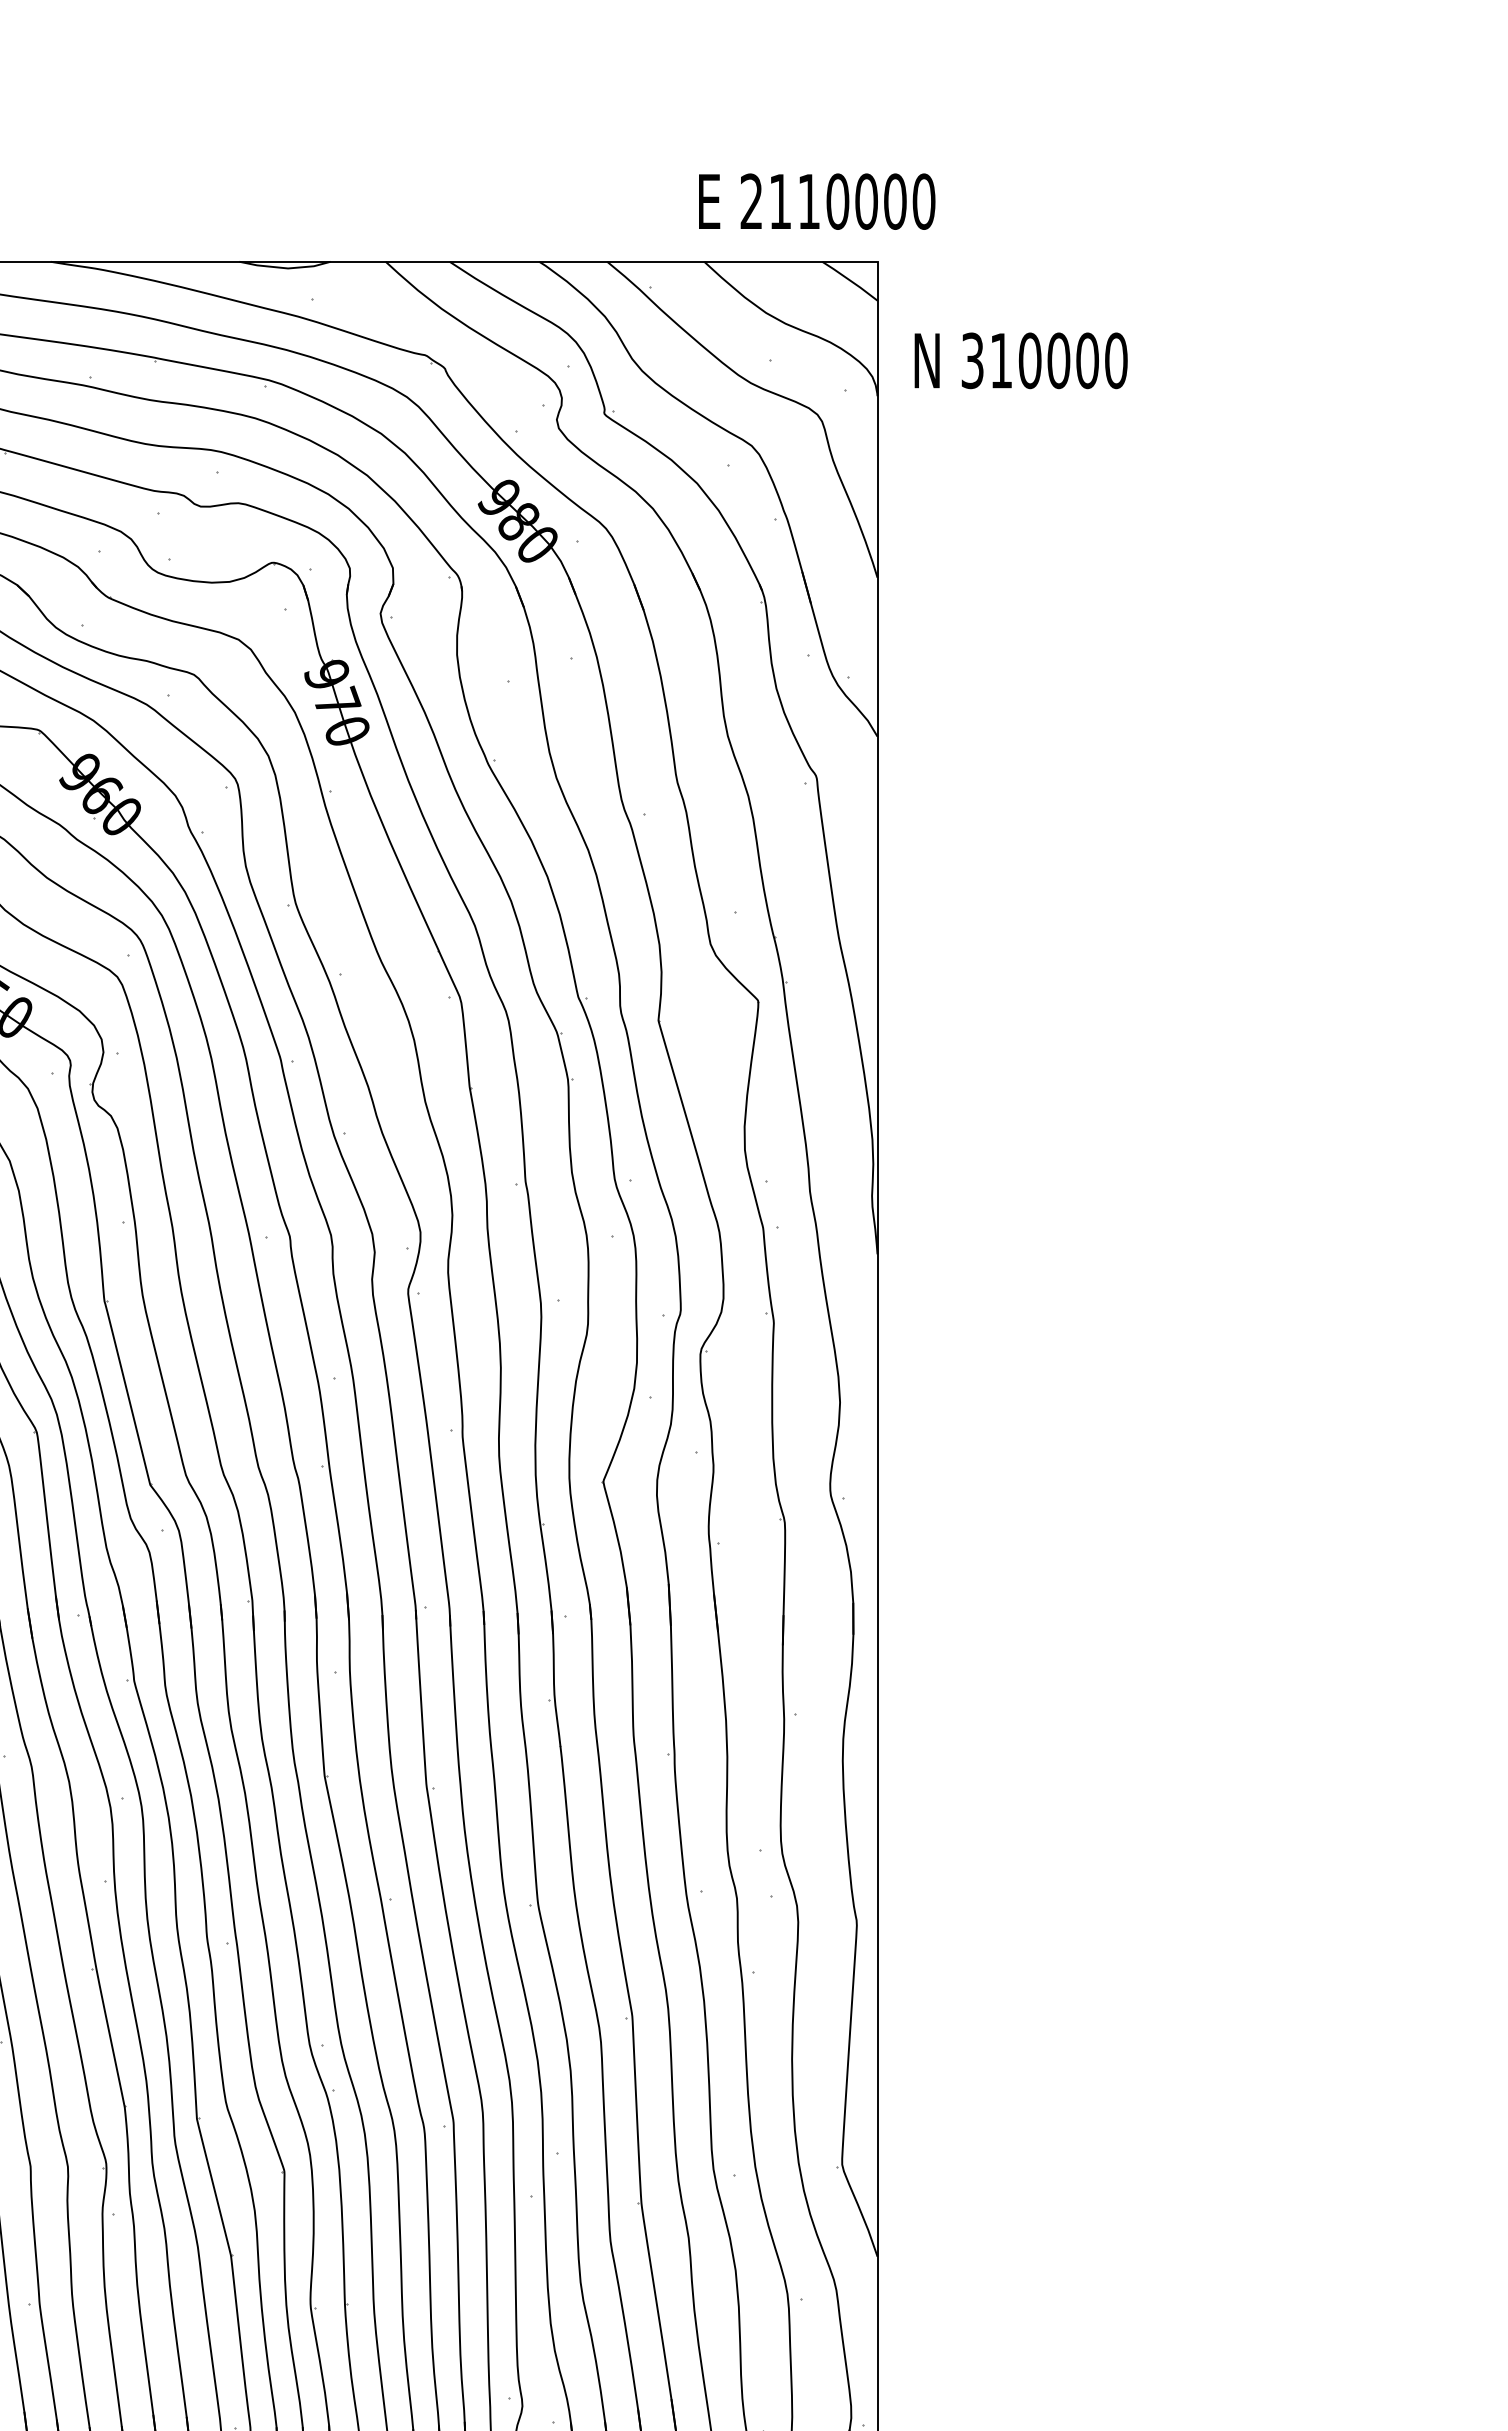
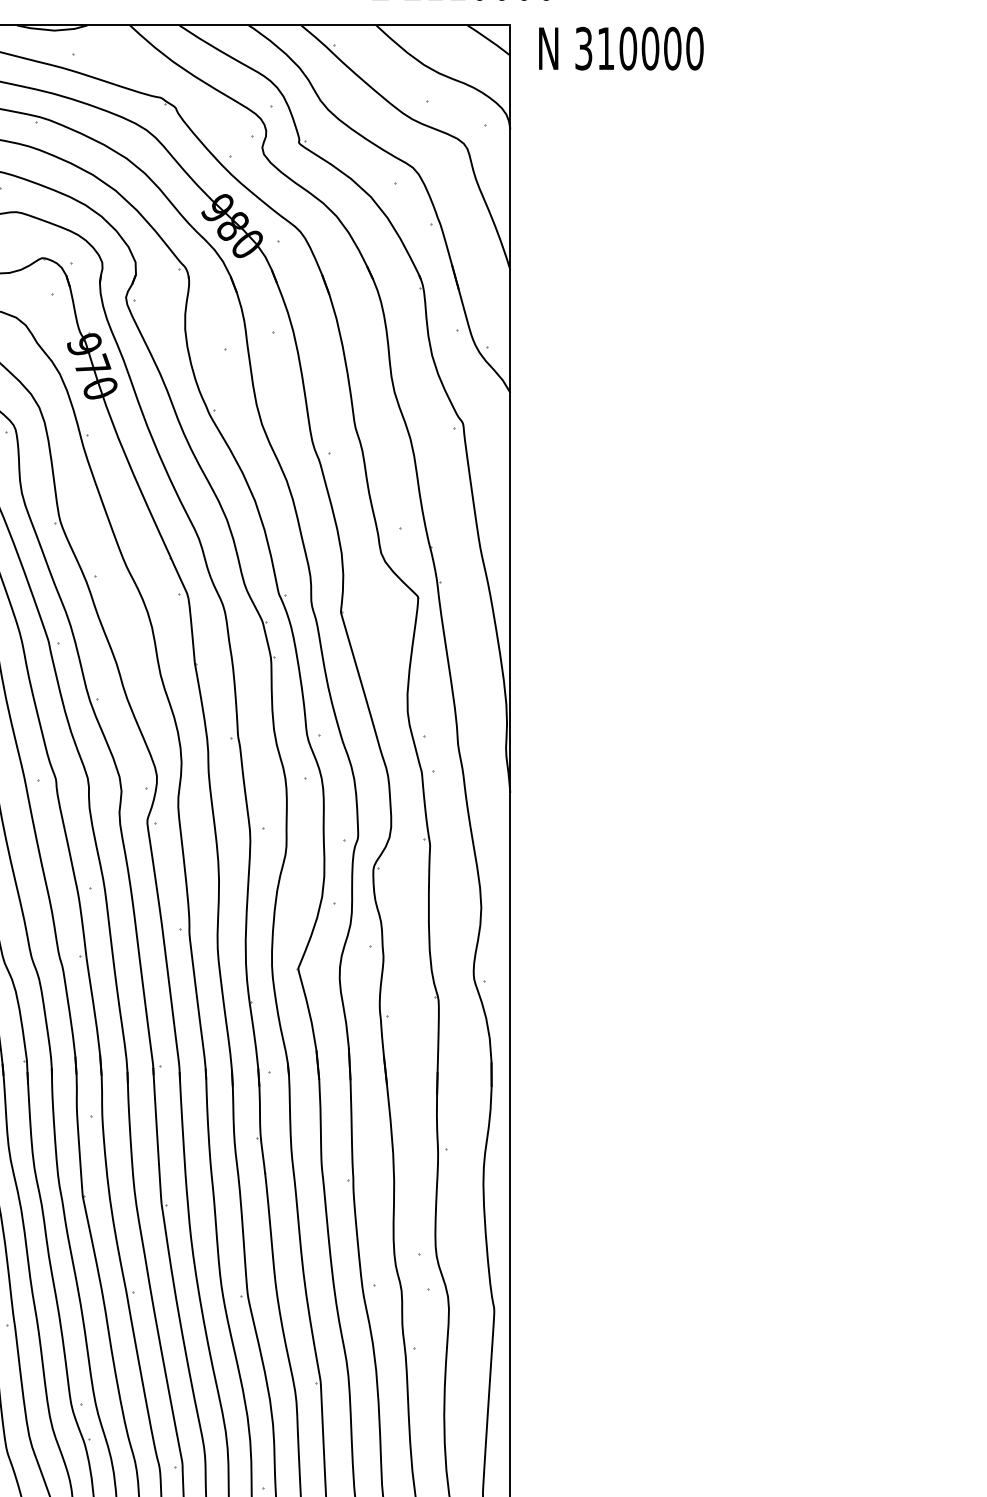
text: (1020, 360) -> (620, 48), moved

